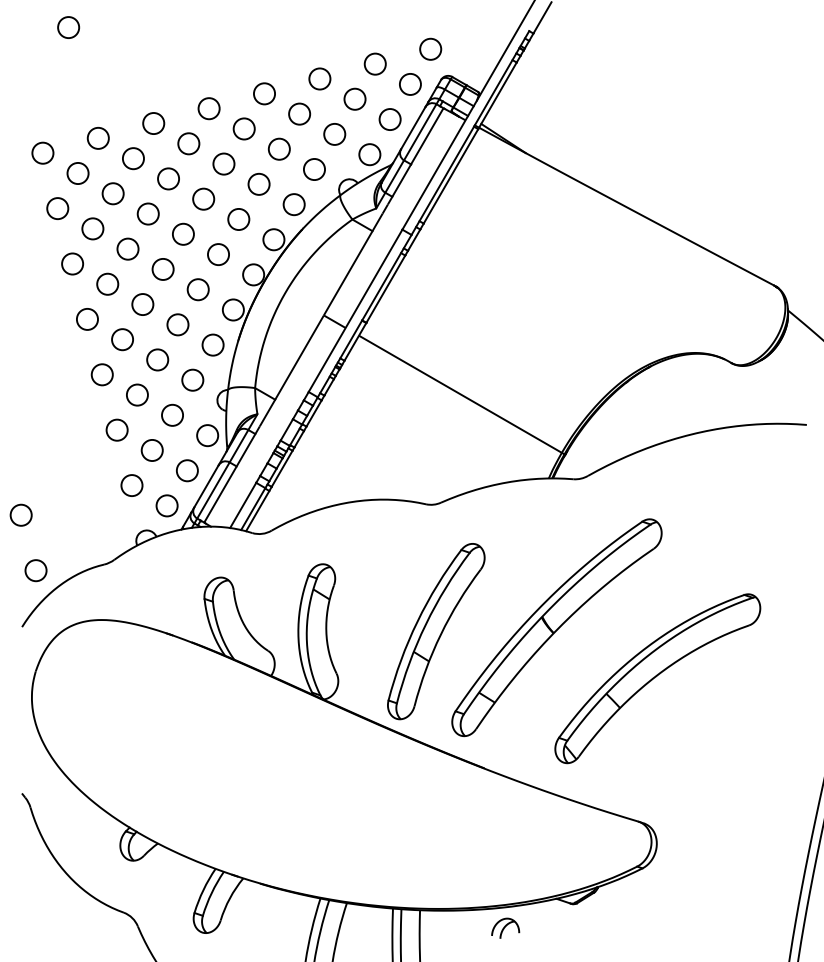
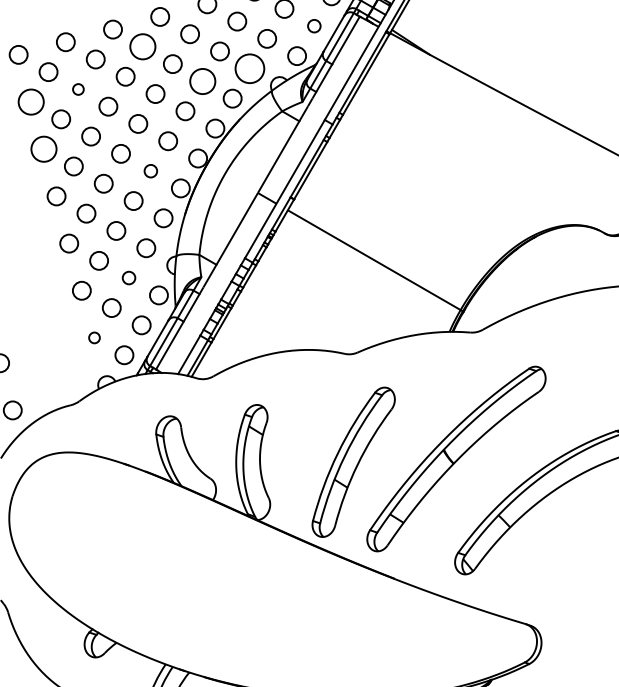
circle: (389, 119) -> (313, 26), size x0.7
circle: (188, 143) -> (142, 46), size x1.4
circle: (314, 169) -> (249, 68), size x1.6
circle: (258, 183) -> (202, 80), size x1.4
circle: (112, 193) -> (77, 89), size x0.6
circle: (57, 208) -> (31, 101), size x1.4
circle: (72, 263) -> (43, 148), size x1.4
circle: (197, 289) -> (150, 170), size x0.7
circle: (172, 414) -> (129, 277), size x0.7
circle: (131, 485) -> (94, 337), size x0.6

